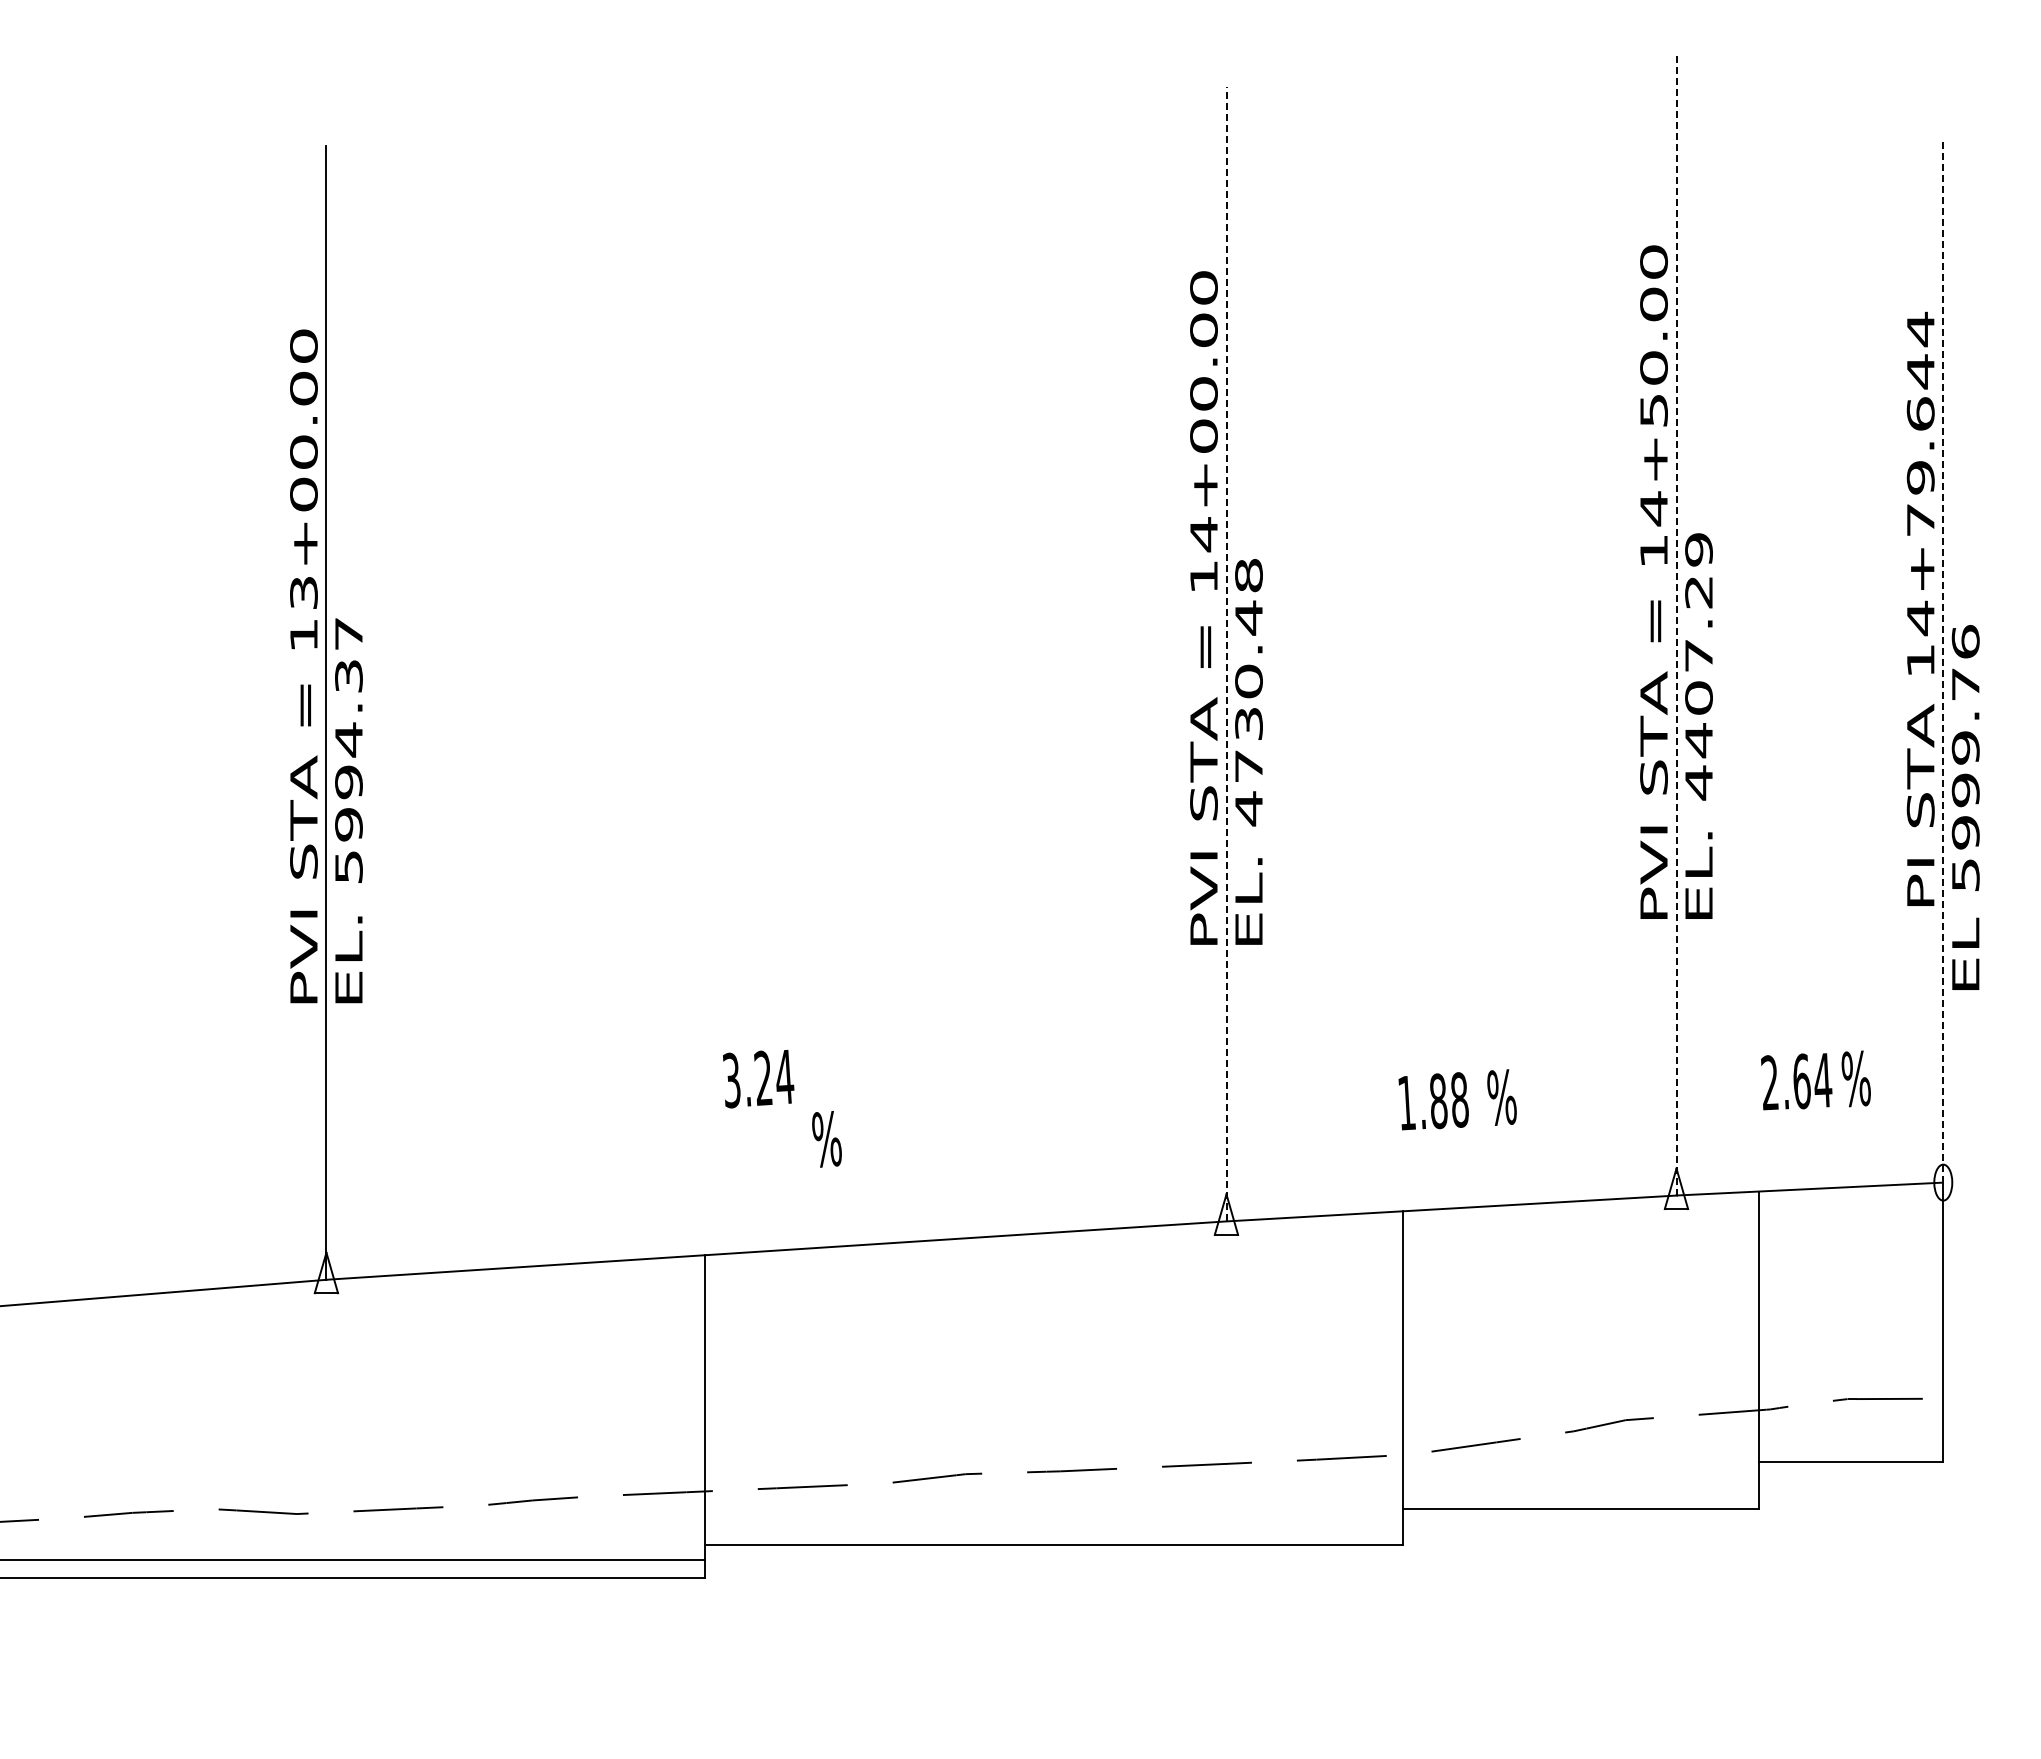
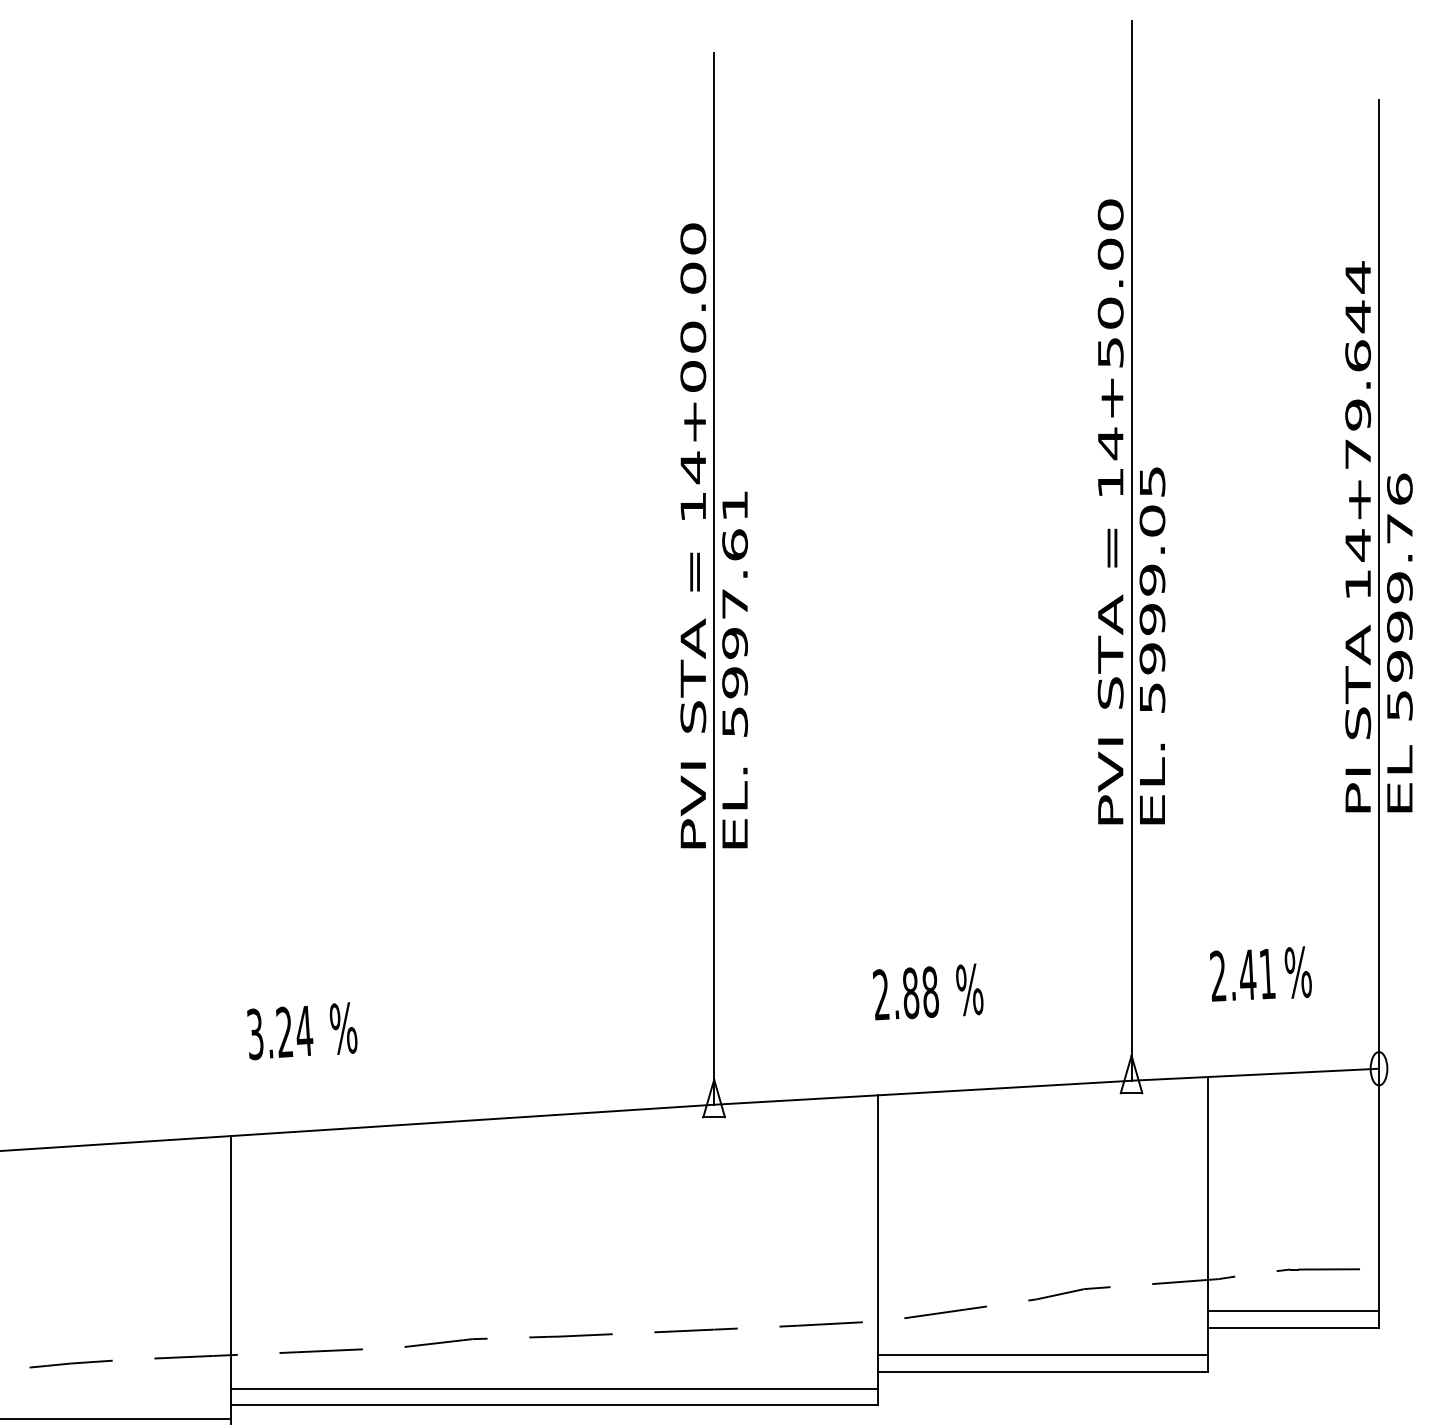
line: (1676, 624) -> (1131, 551), dashed -> solid
line: (1226, 653) -> (714, 577), dashed -> solid
line: (1943, 660) -> (1379, 584), dashed -> solid
text: (1698, 666) -> (1151, 590), 4407.29 -> 5999.05
text: (1248, 692) -> (734, 614), 4730.48 -> 5997.61
text: (1965, 807) -> (1399, 642), moved
text: (758, 1079) -> (280, 1033), moved
text: (1812, 1081) -> (1257, 974), 2.64 -> 2.41
text: (1406, 1102) -> (881, 994), 1.88 -> 2.88
line: (1851, 1444) -> (1293, 1311), added
line: (1581, 1491) -> (1043, 1355), added
line: (1054, 1527) -> (554, 1388), added

